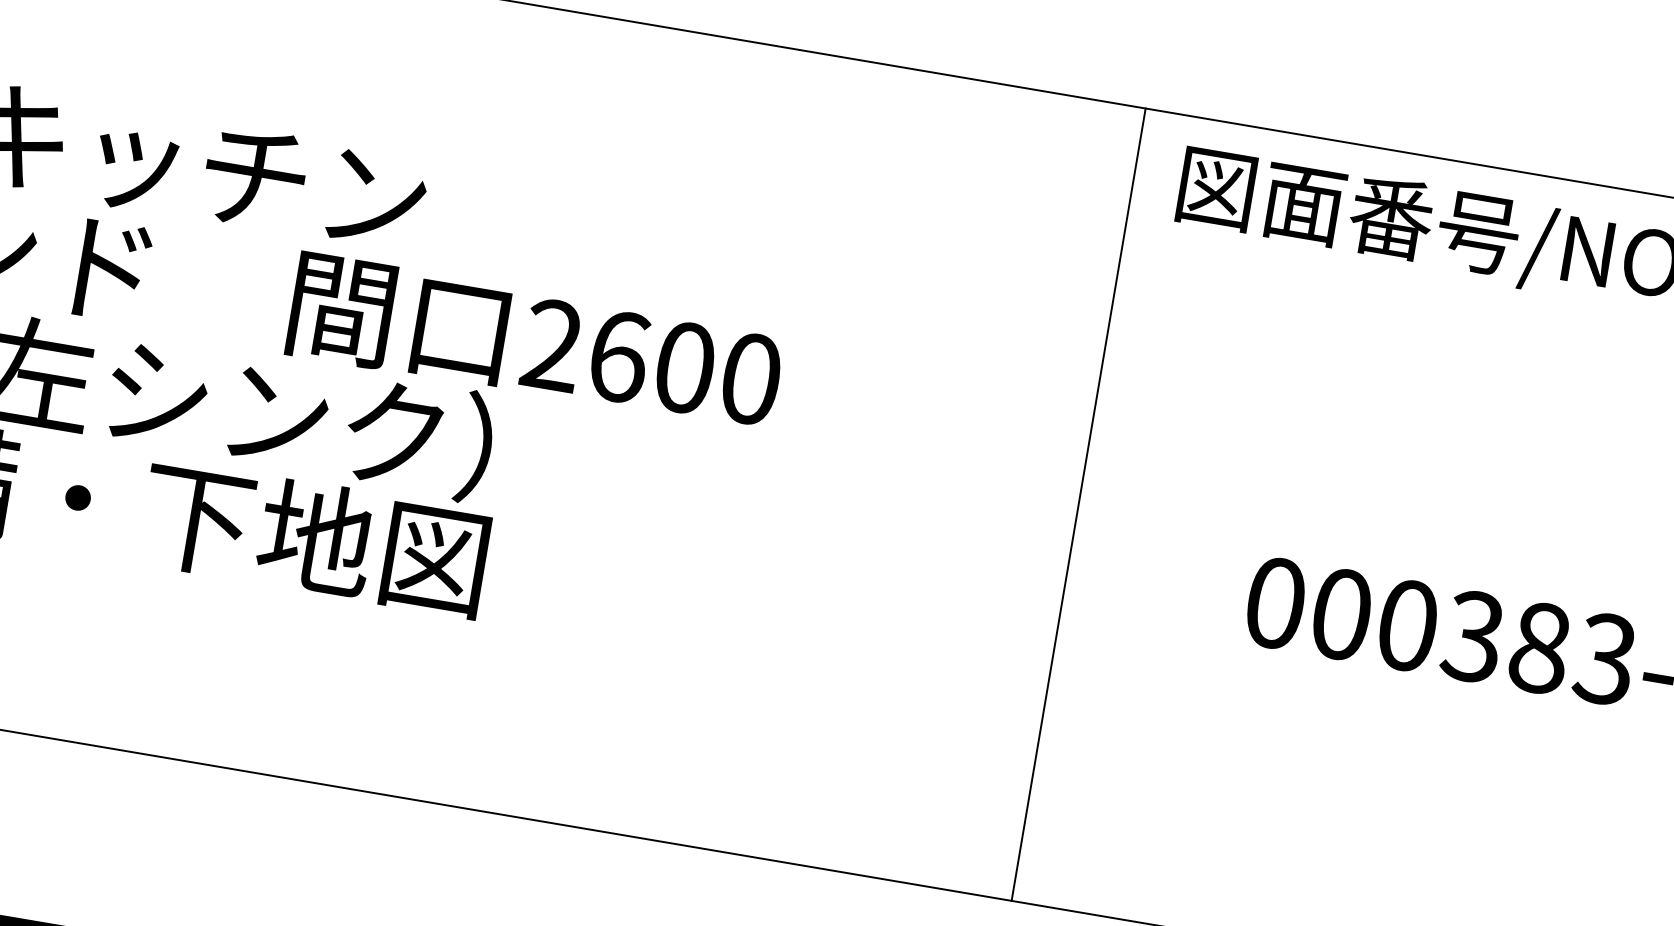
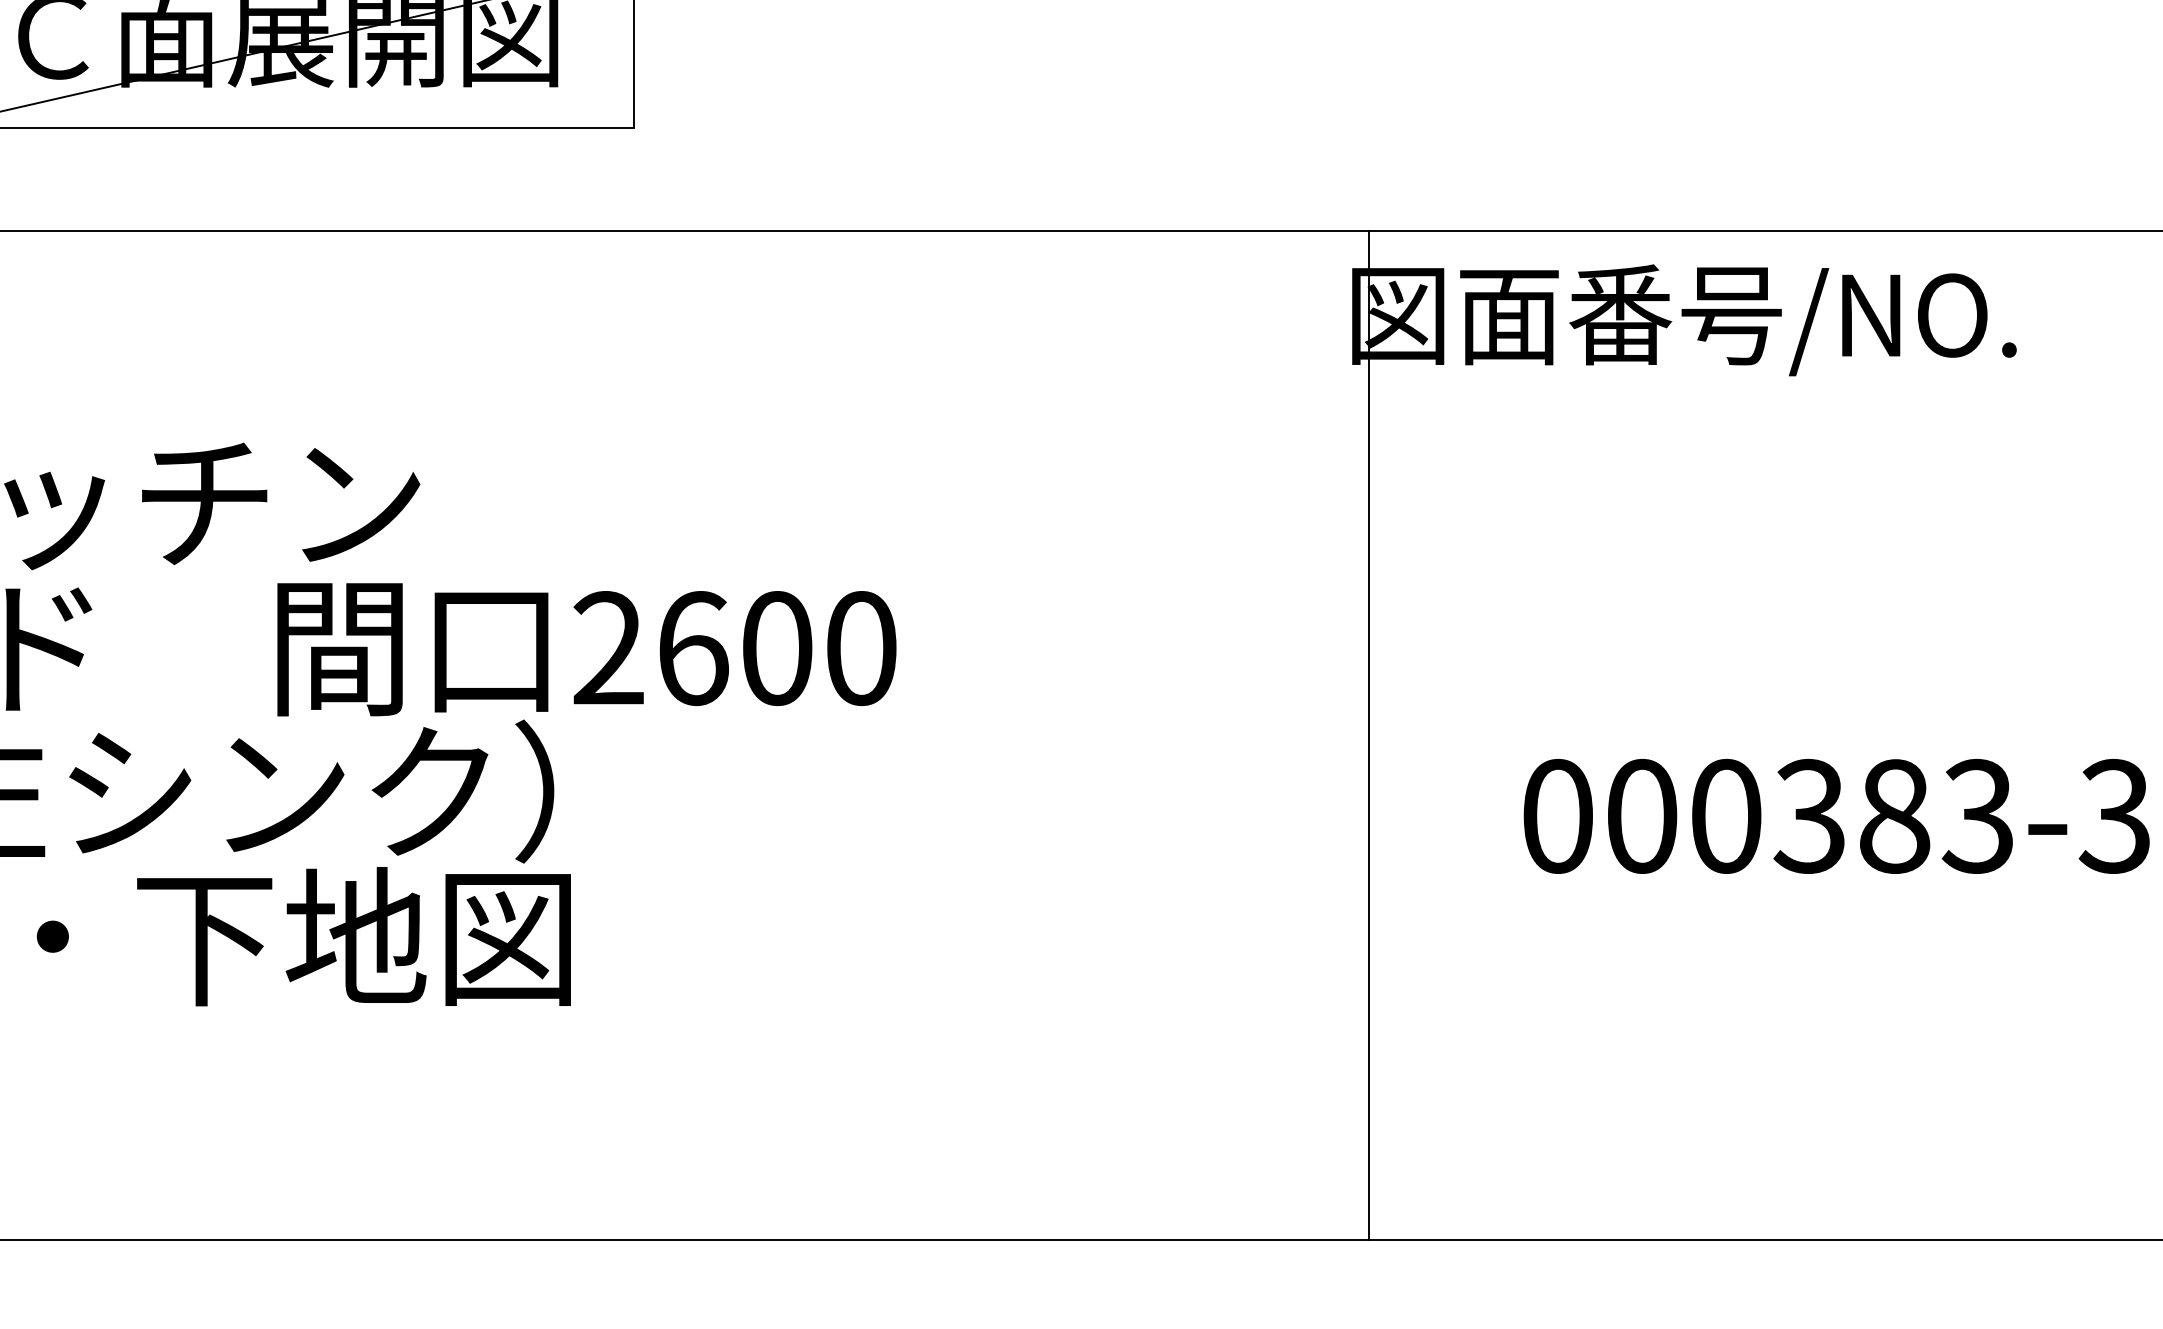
line: (1078, 504) -> (1369, 735), moved

